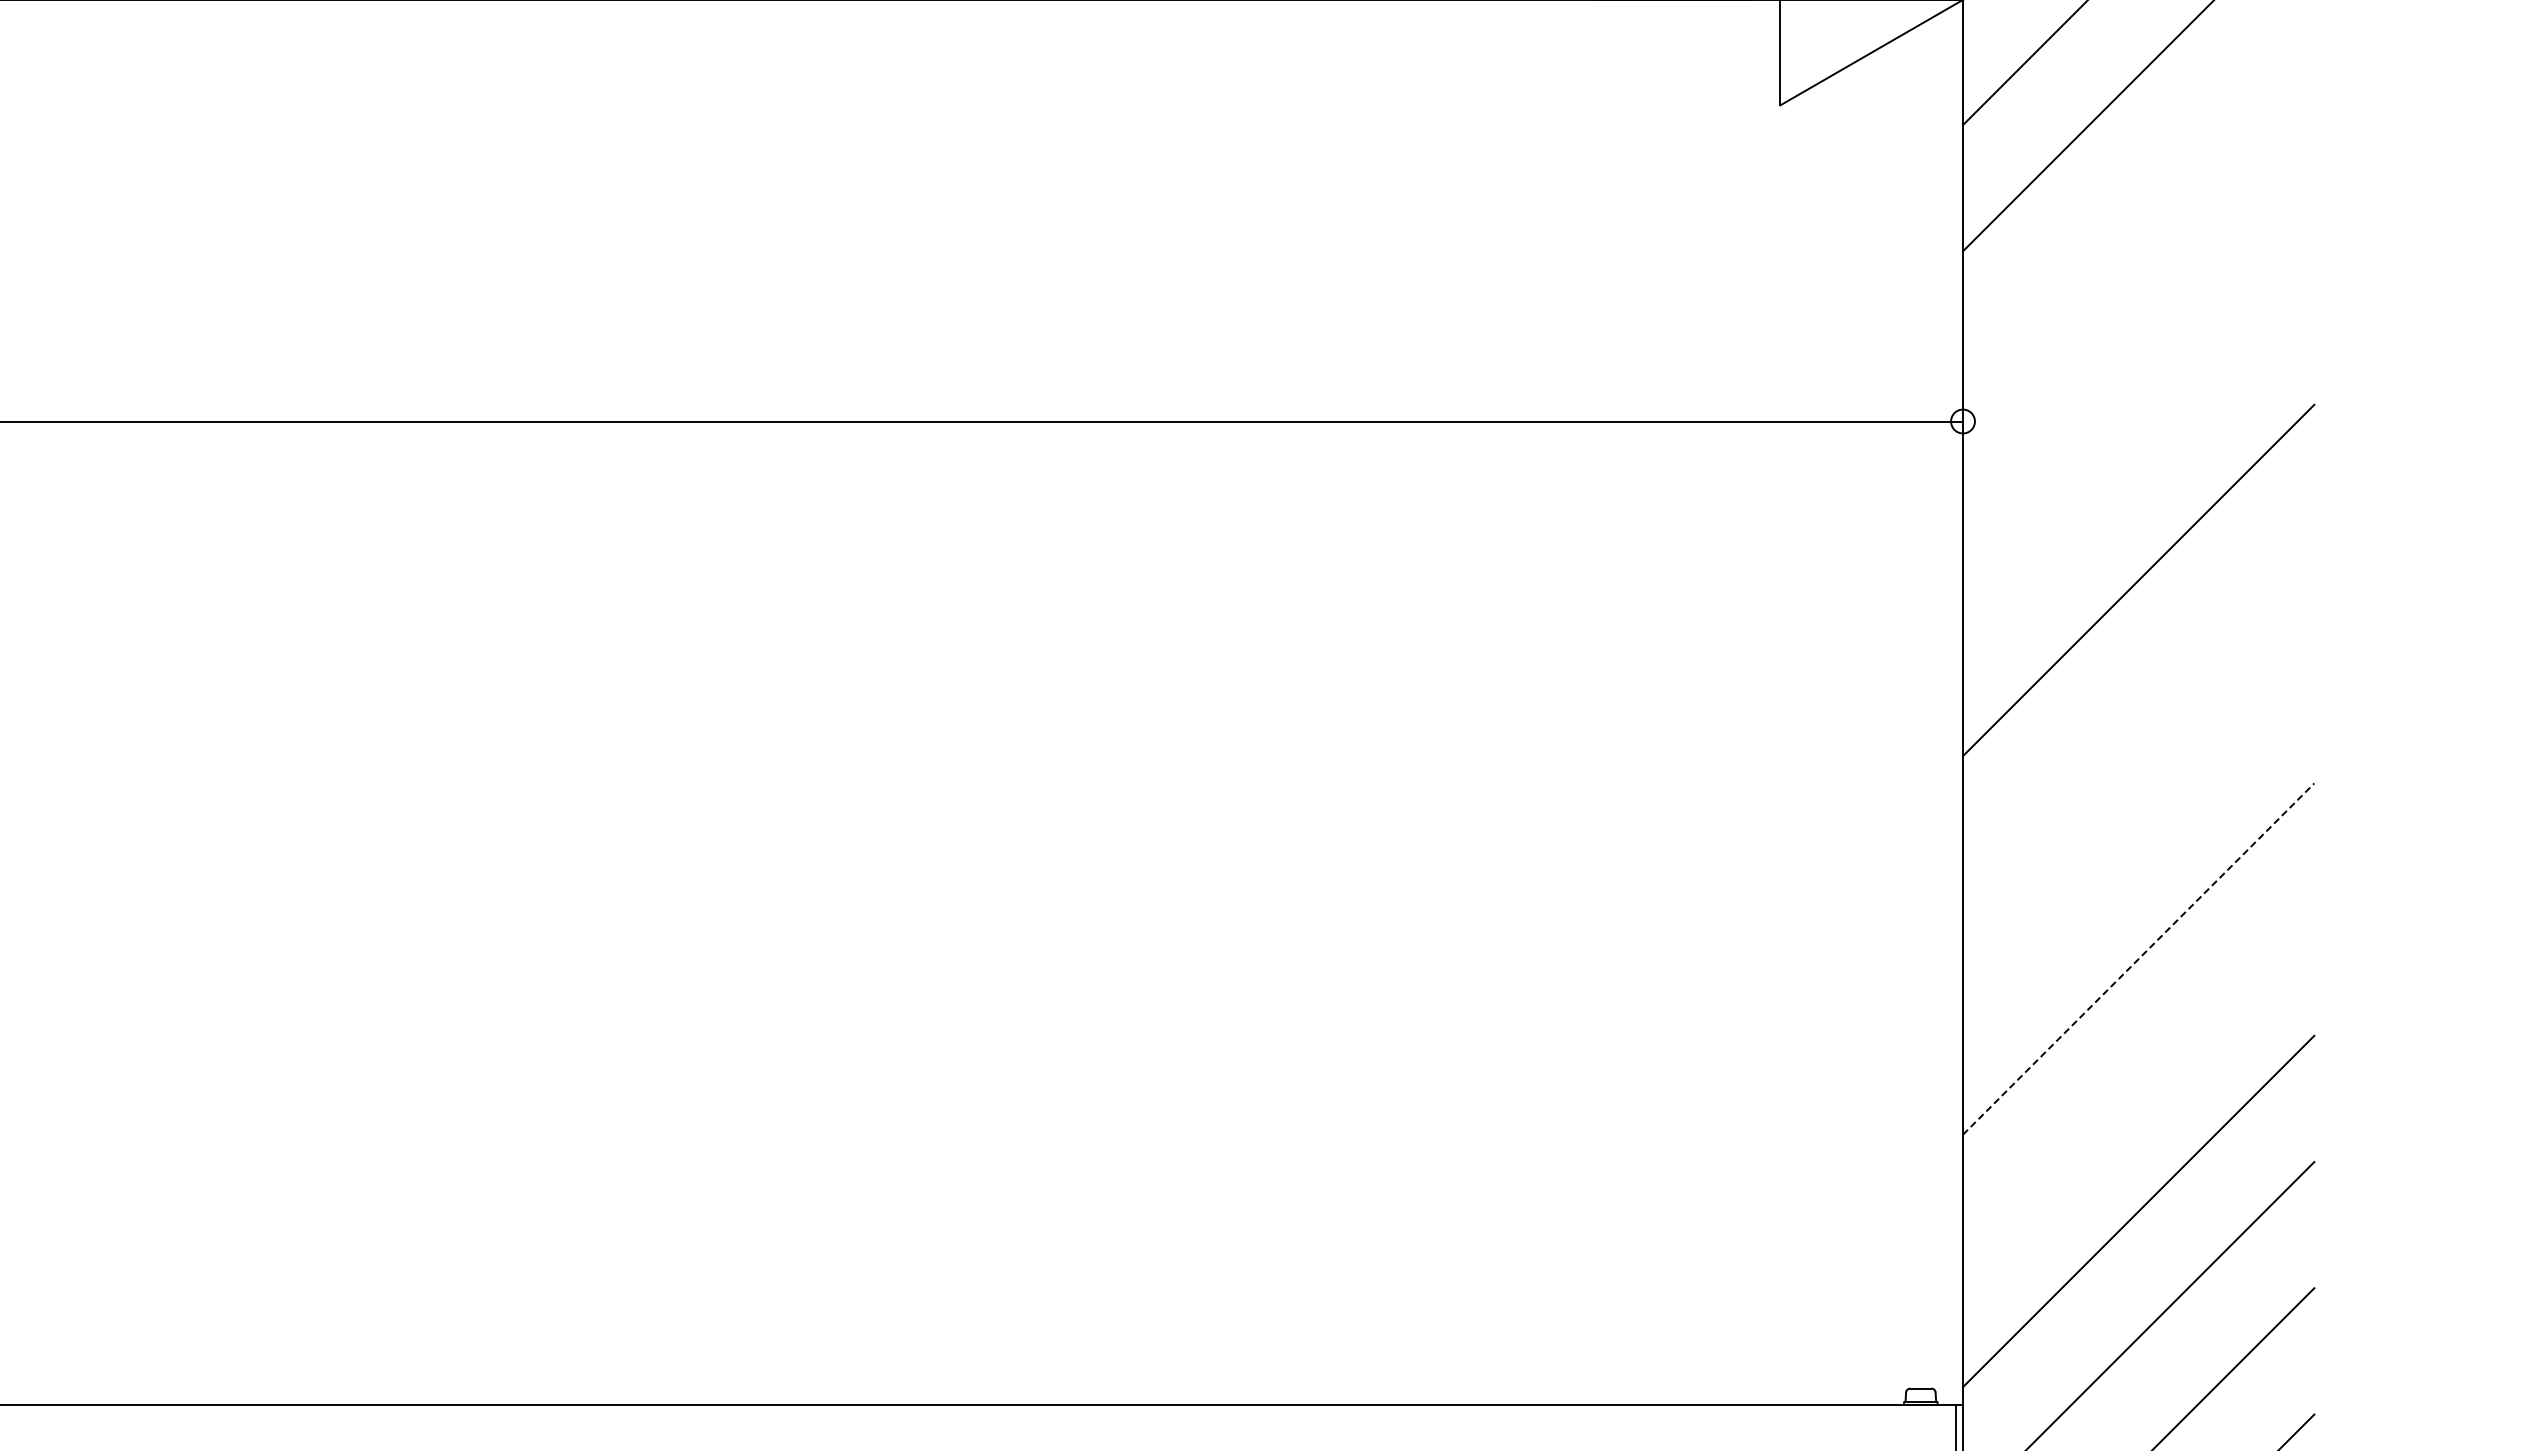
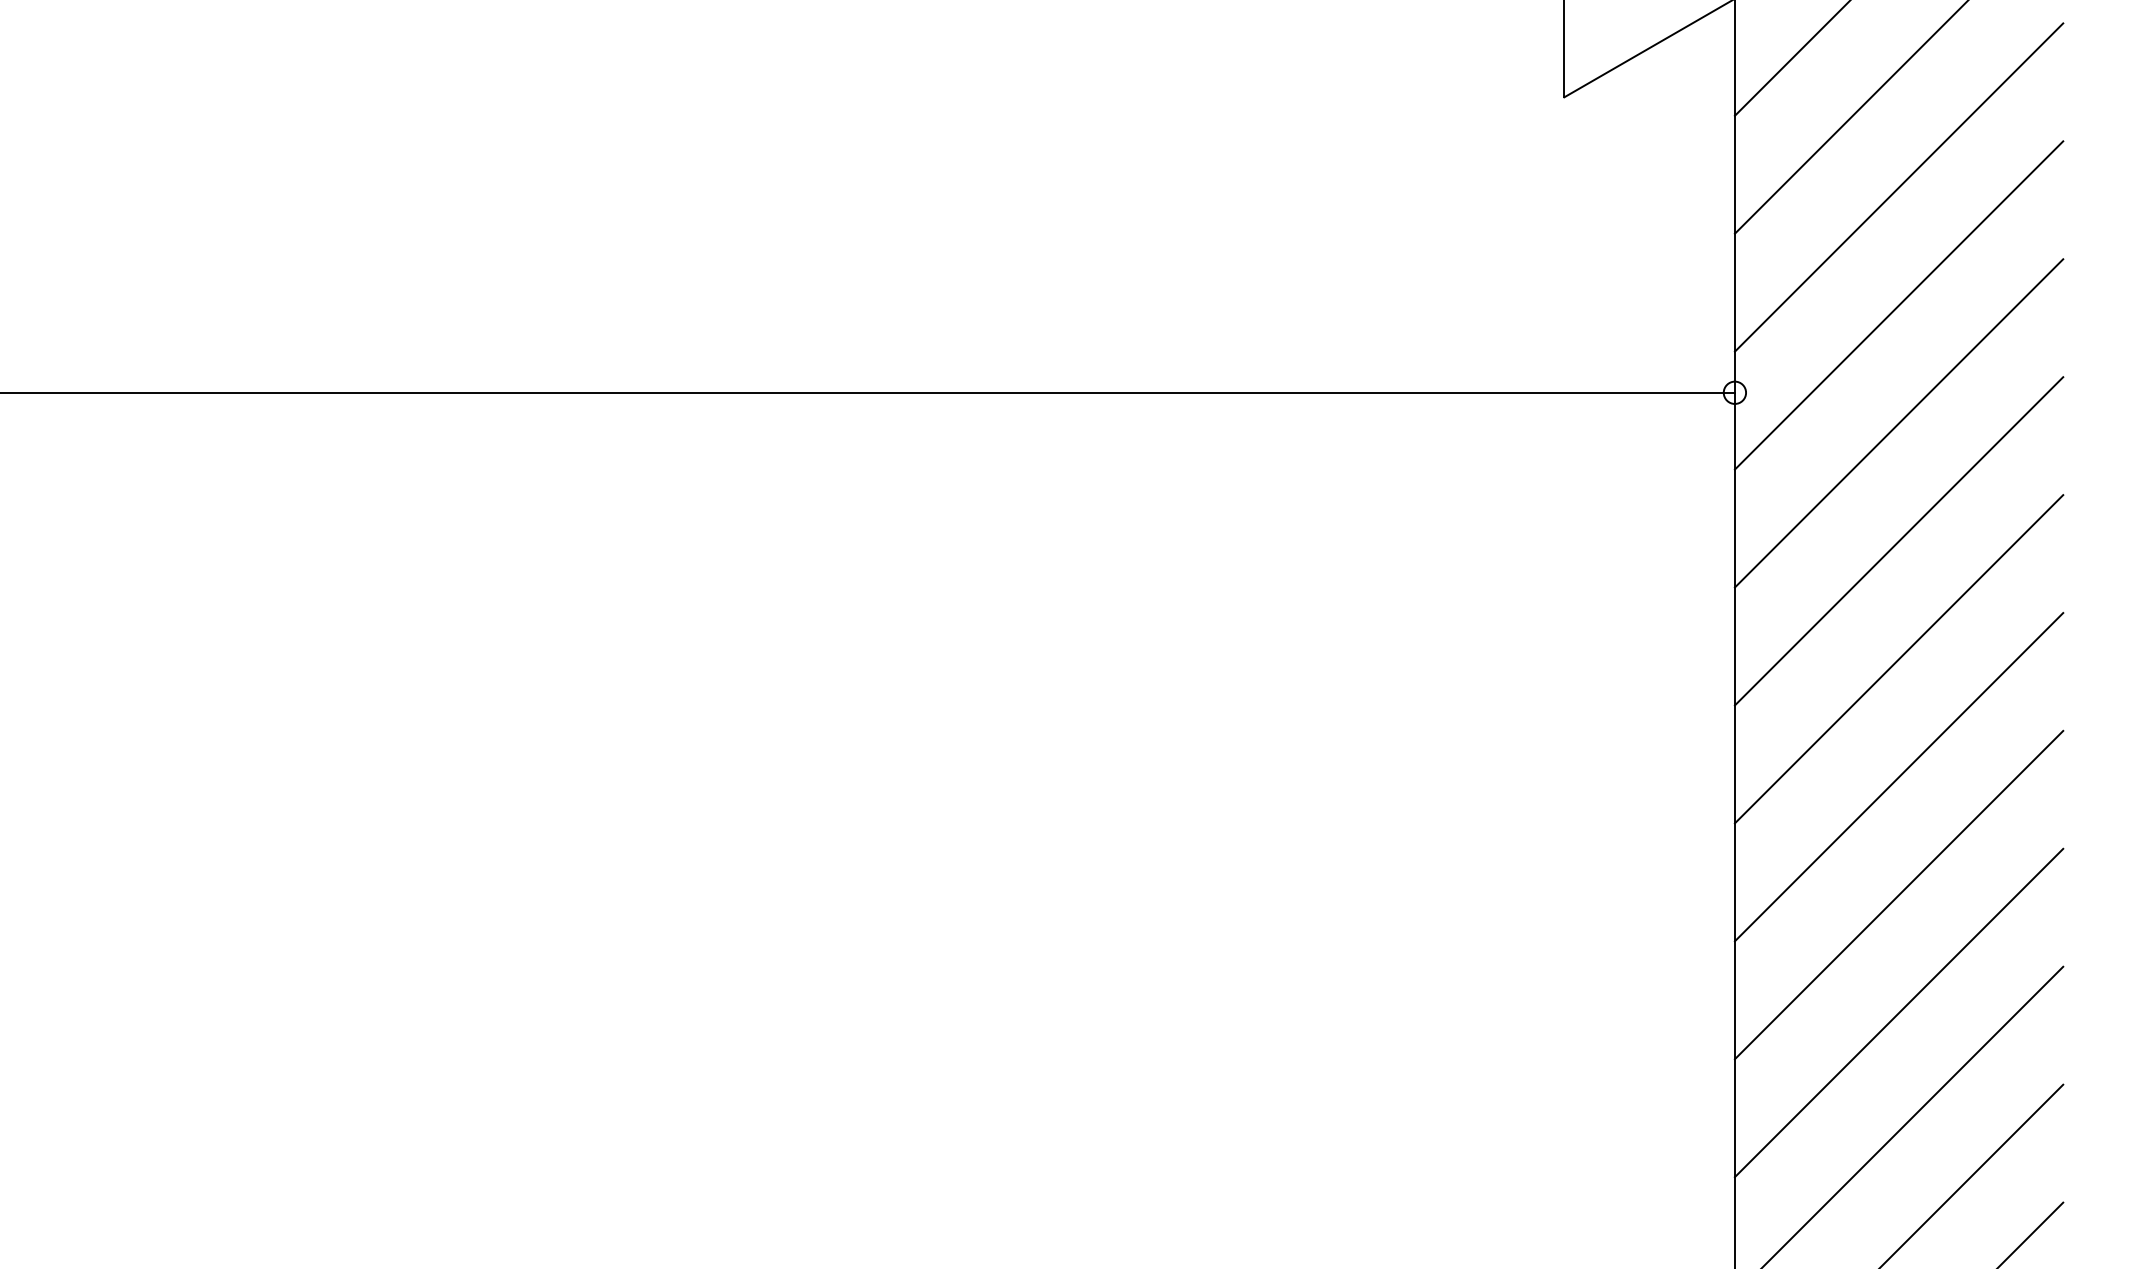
line: (2138, 201) -> (1898, 187), added
line: (2138, 327) -> (1898, 304), added
line: (2138, 453) -> (1898, 422), added
line: (2138, 706) -> (1898, 659), added
line: (2138, 832) -> (1898, 776), added
line: (2139, 958) -> (1899, 894), dashed -> solid
line: (2138, 1084) -> (1898, 1012), added

